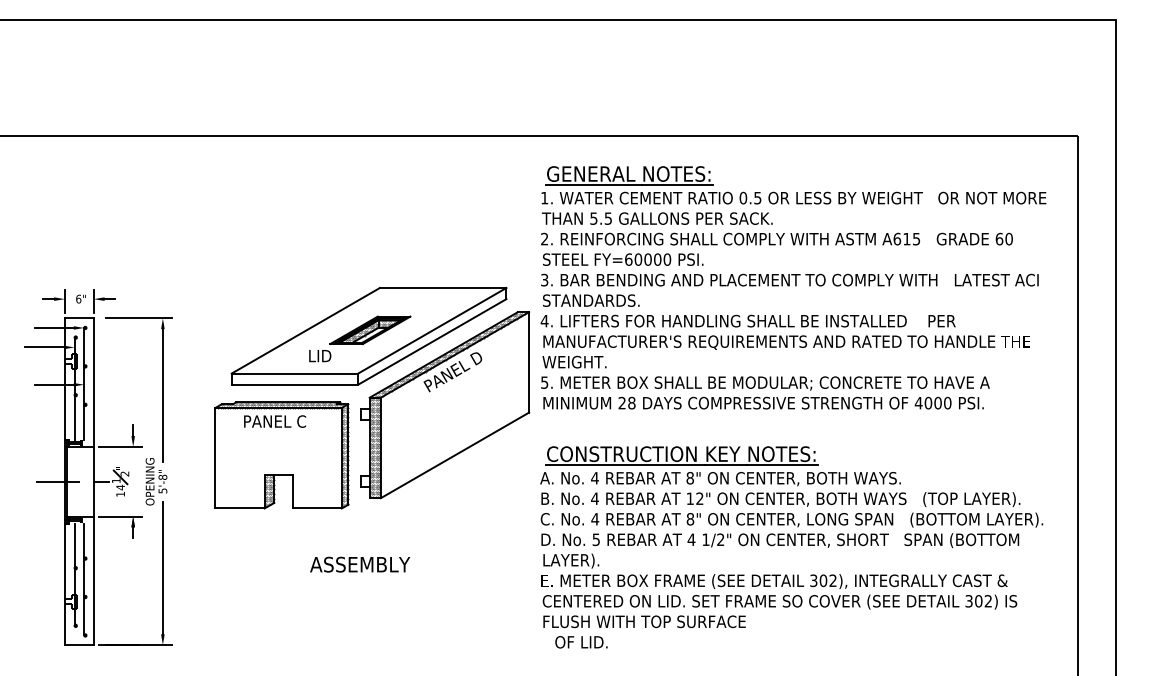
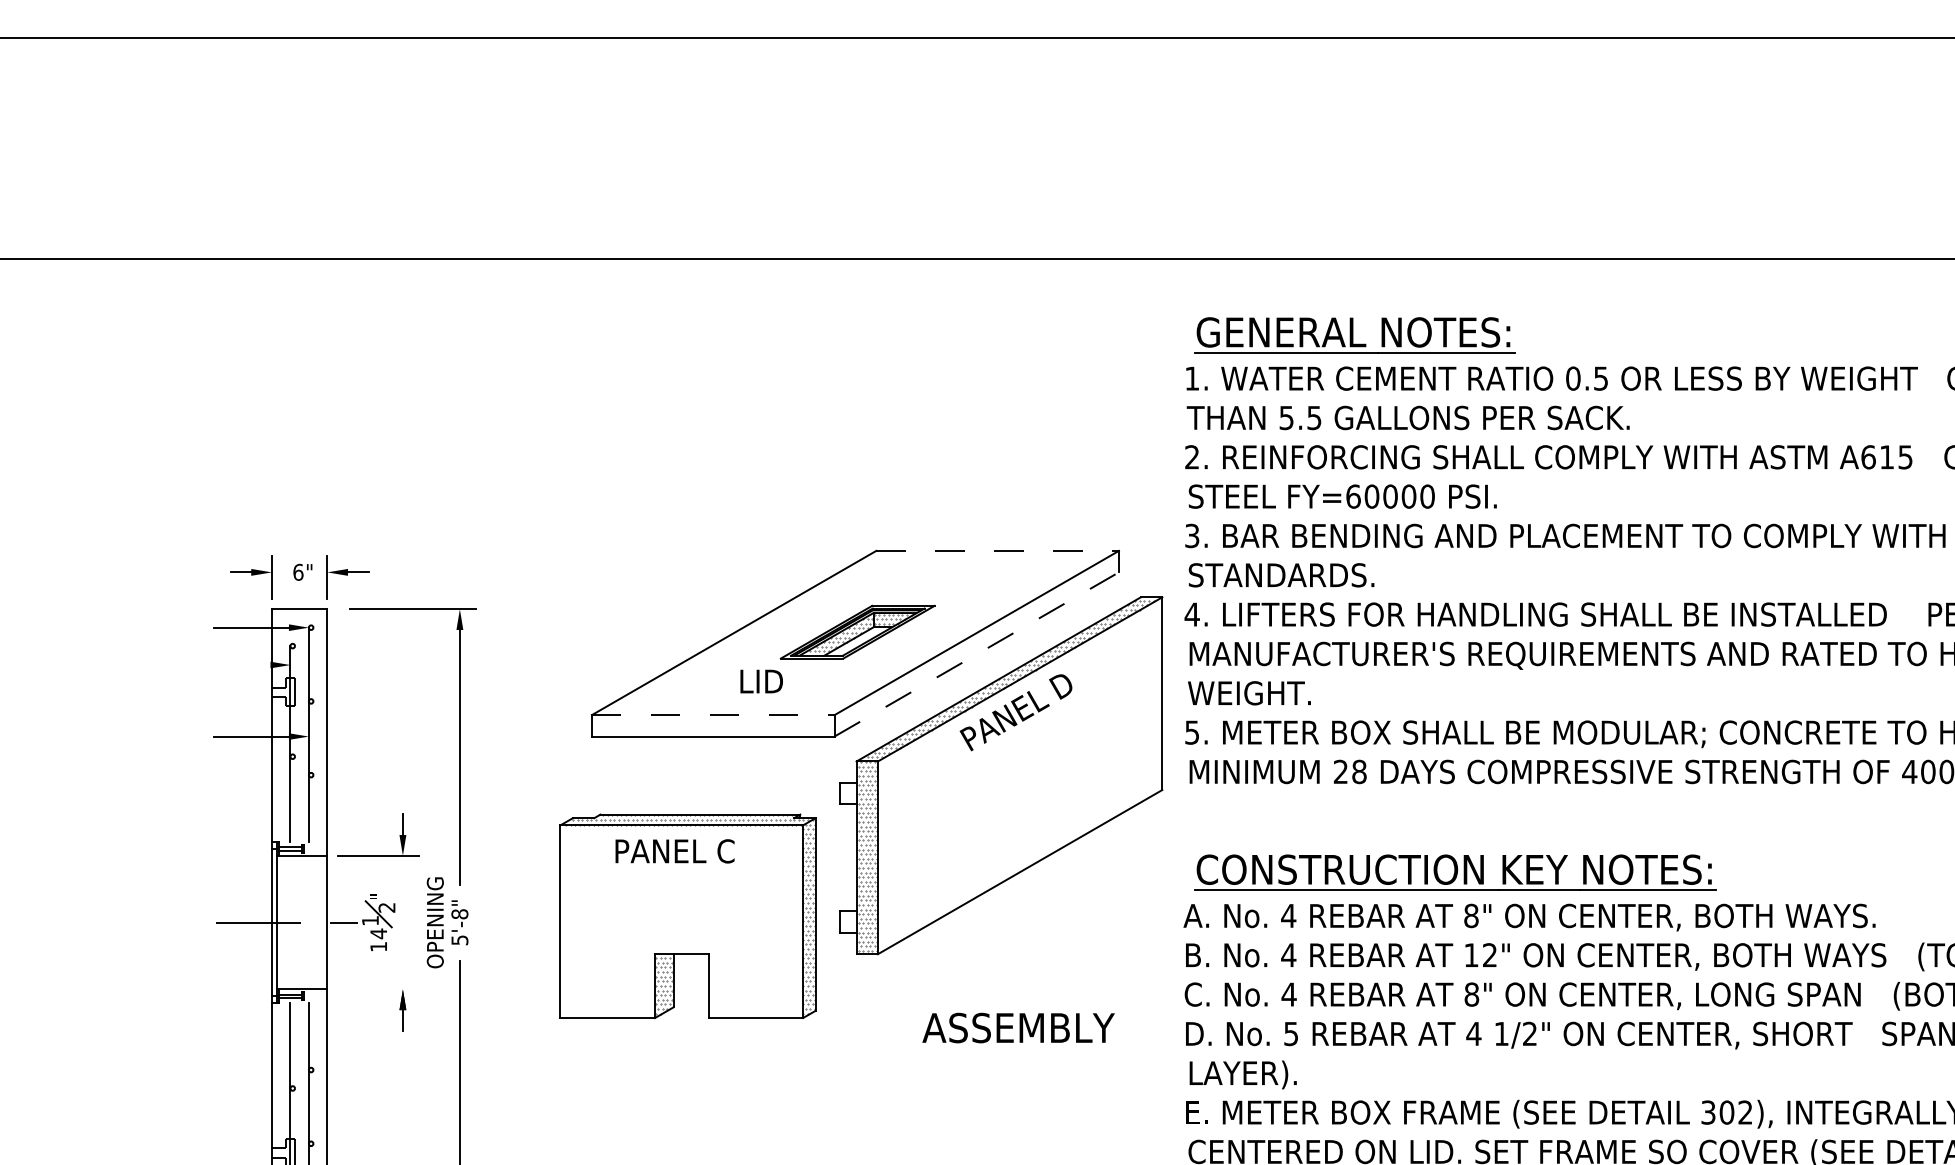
line: (443, 287) -> (998, 550), solid -> dashed
line: (432, 341) -> (977, 653), solid -> dashed
line: (44, 347) -> (232, 665), removed
line: (295, 373) -> (714, 715), solid -> dashed
part: (281, 455) -> (687, 916), moved
line: (120, 516) -> (378, 989), removed
text: (360, 564) -> (1019, 1027), moved

